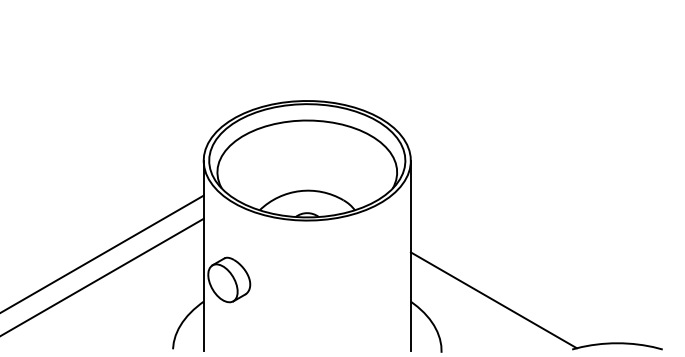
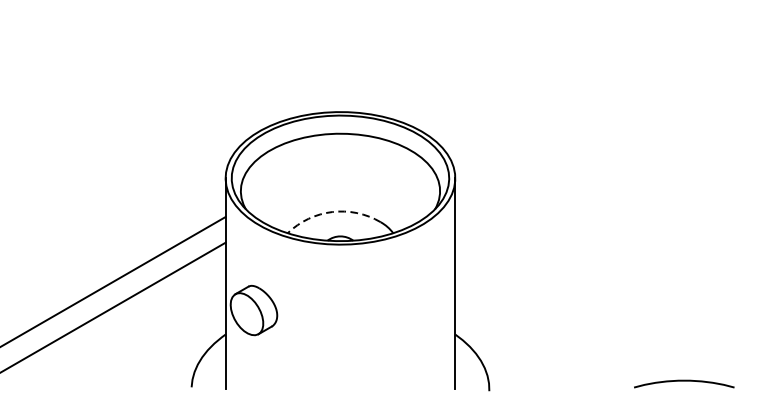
arc: (299, 191) -> (331, 212), solid -> dashed
line: (493, 300) -> (546, 333), removed

